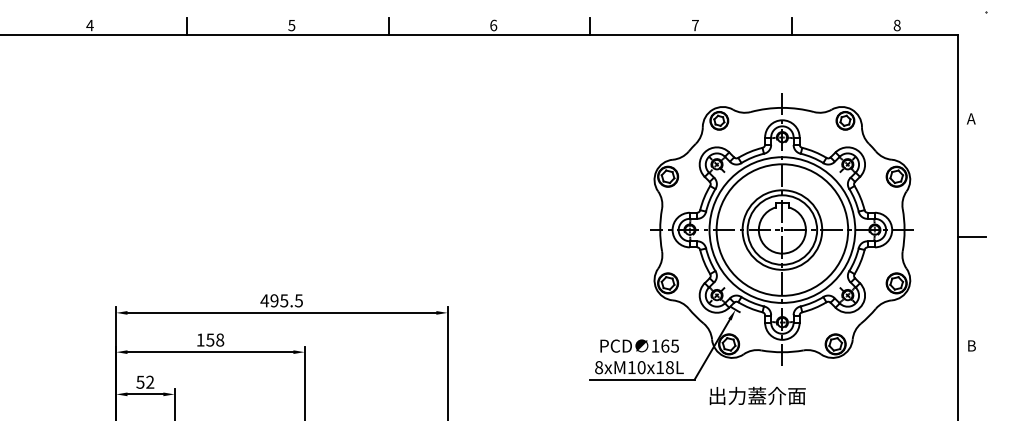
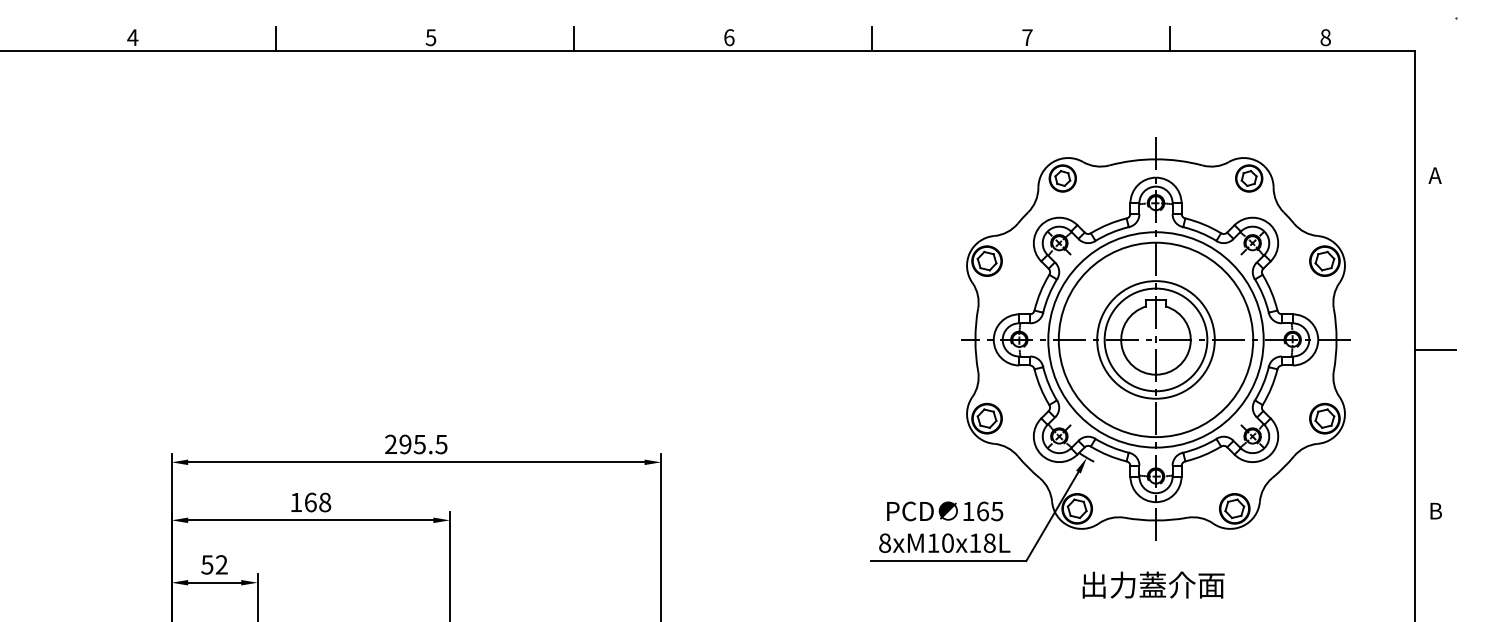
text: (264, 300) -> (390, 444), 495.5 -> 295.5
text: (210, 339) -> (310, 501), 158 -> 168
text: (757, 395) -> (1153, 584), moved

